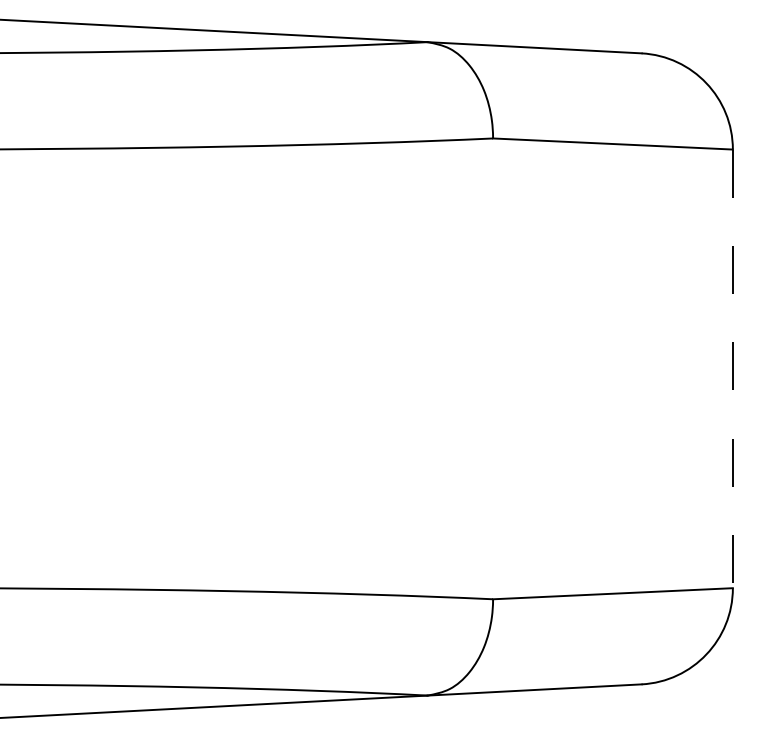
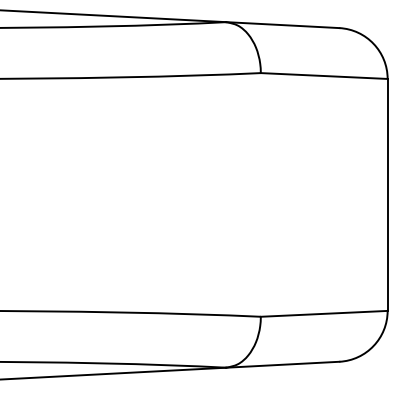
line: (732, 368) -> (387, 194), dashed -> solid

